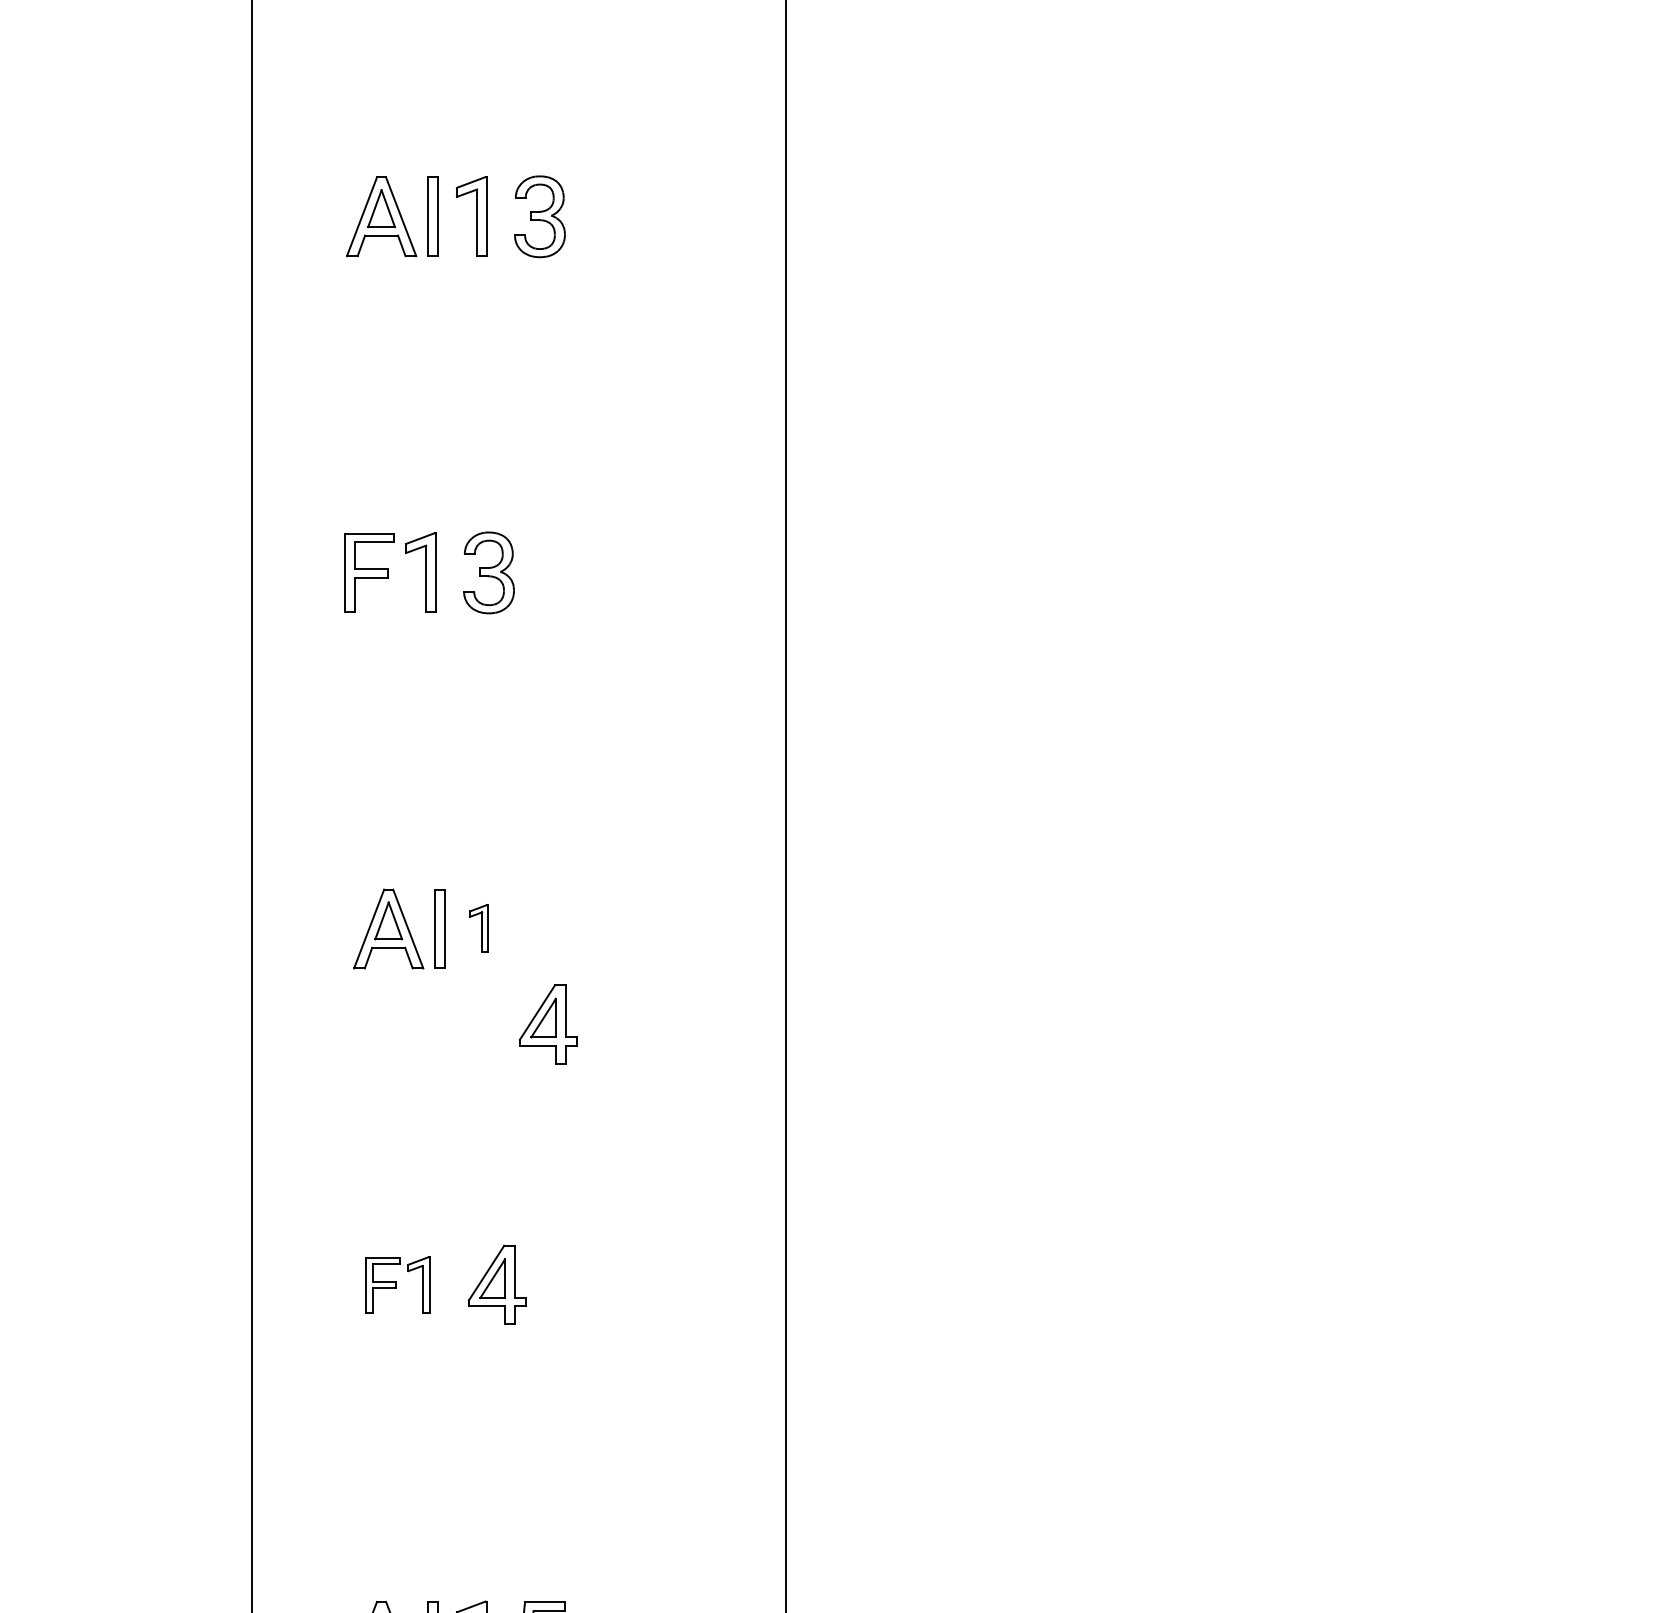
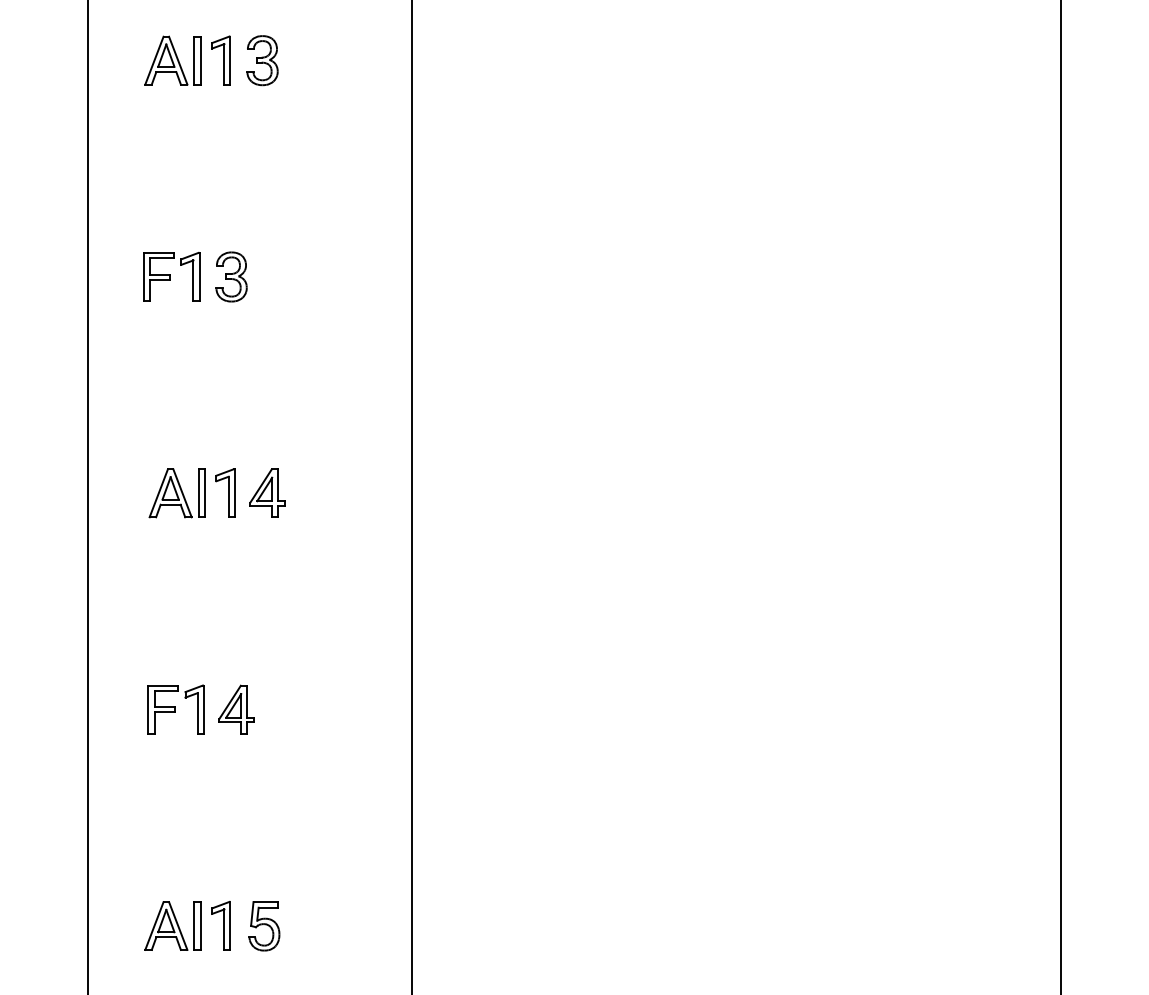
part: (478, 927) -> (225, 492), size x1.67
part: (548, 1023) -> (267, 492), moved
part: (396, 1284) -> (175, 709), size x1.43

